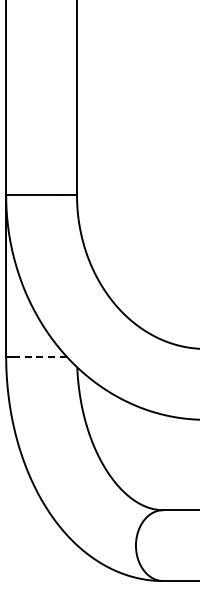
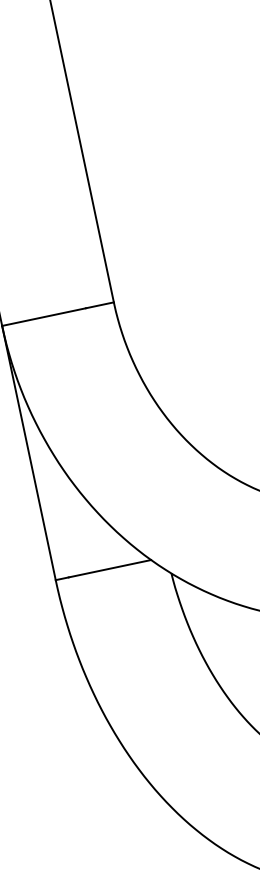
line: (40, 356) -> (109, 568), dashed -> solid

